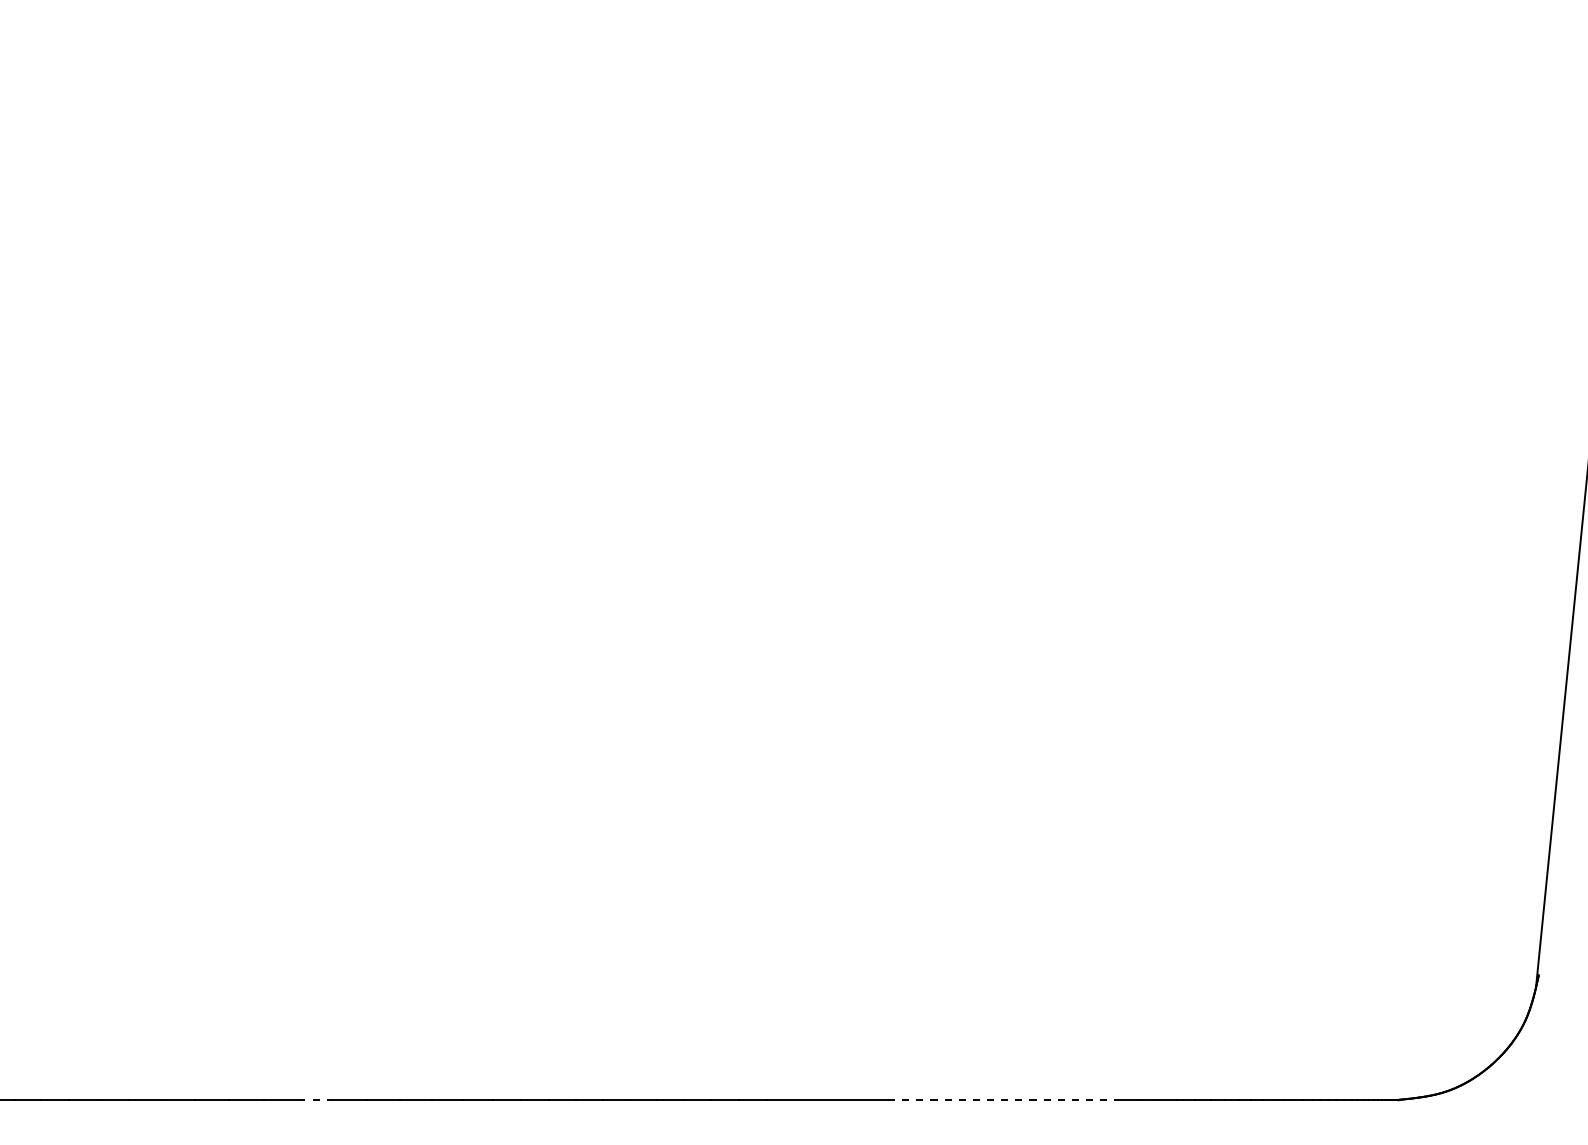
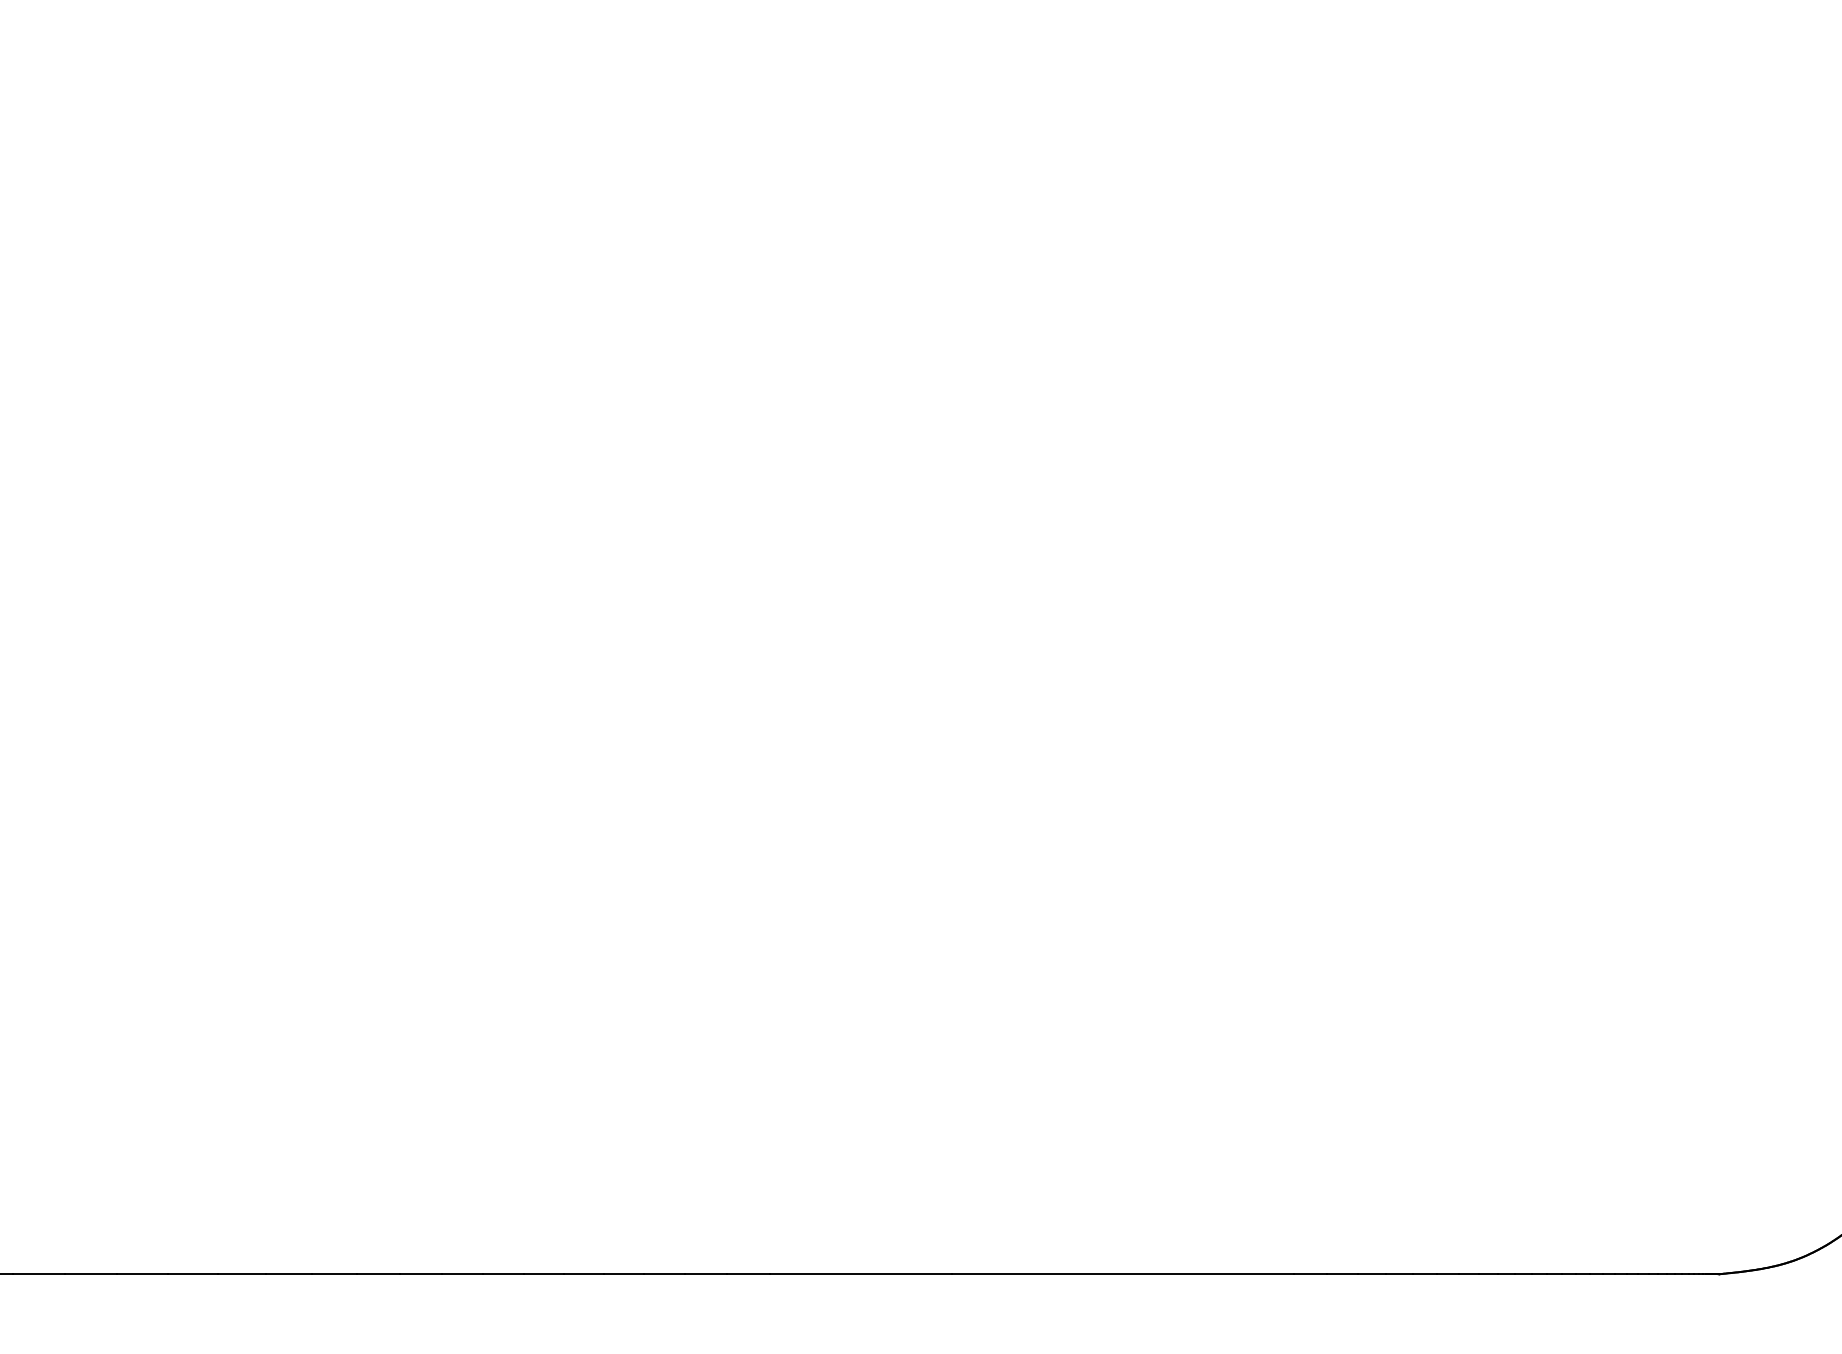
line: (316, 1099) -> (92, 1273), dashed -> solid
line: (1001, 1099) -> (1122, 1273), dashed -> solid

